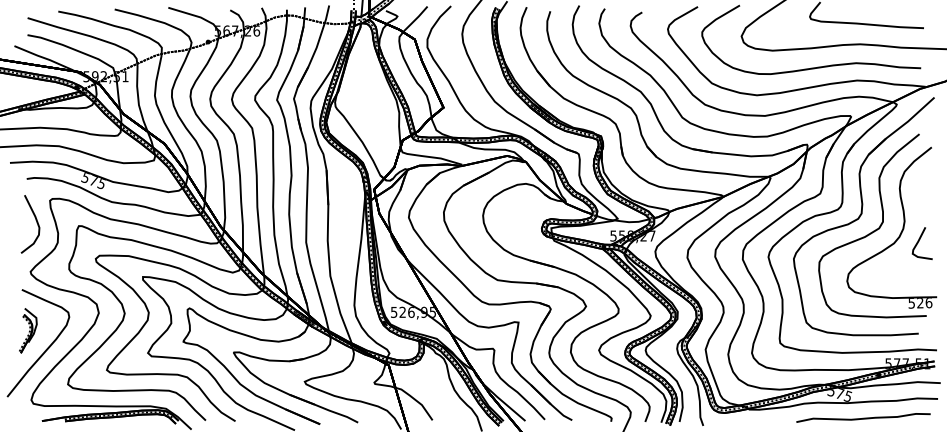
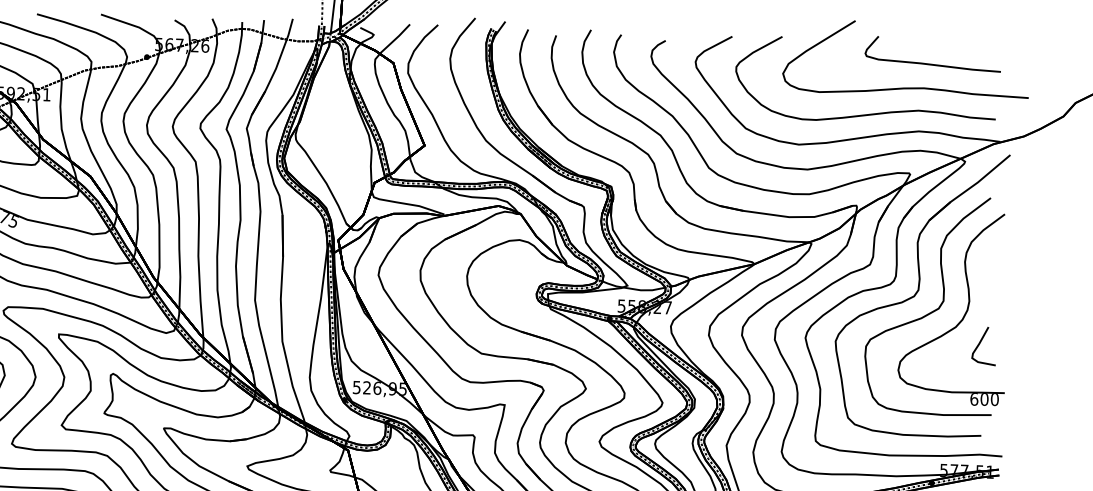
curve: (919, 241) -> (980, 343), moved
text: (920, 303) -> (984, 399), 526 -> 600

